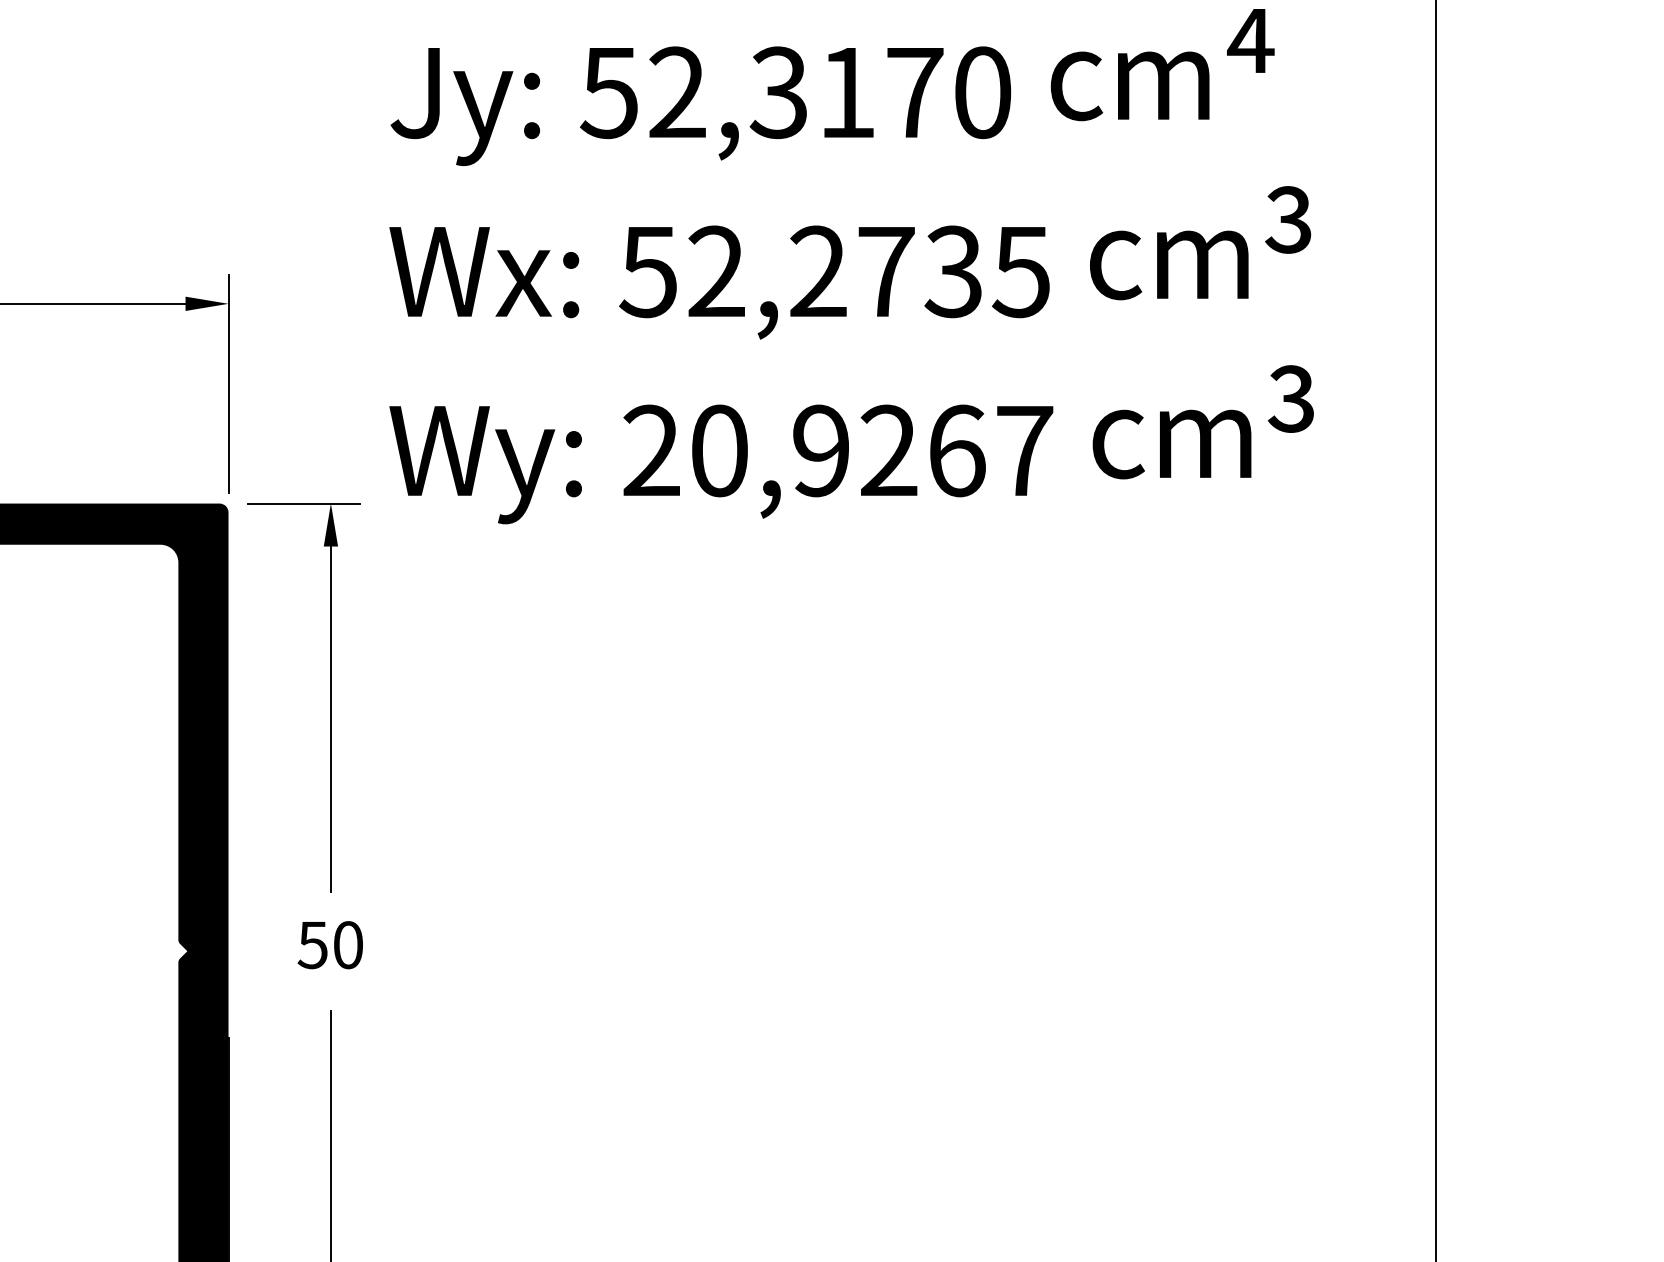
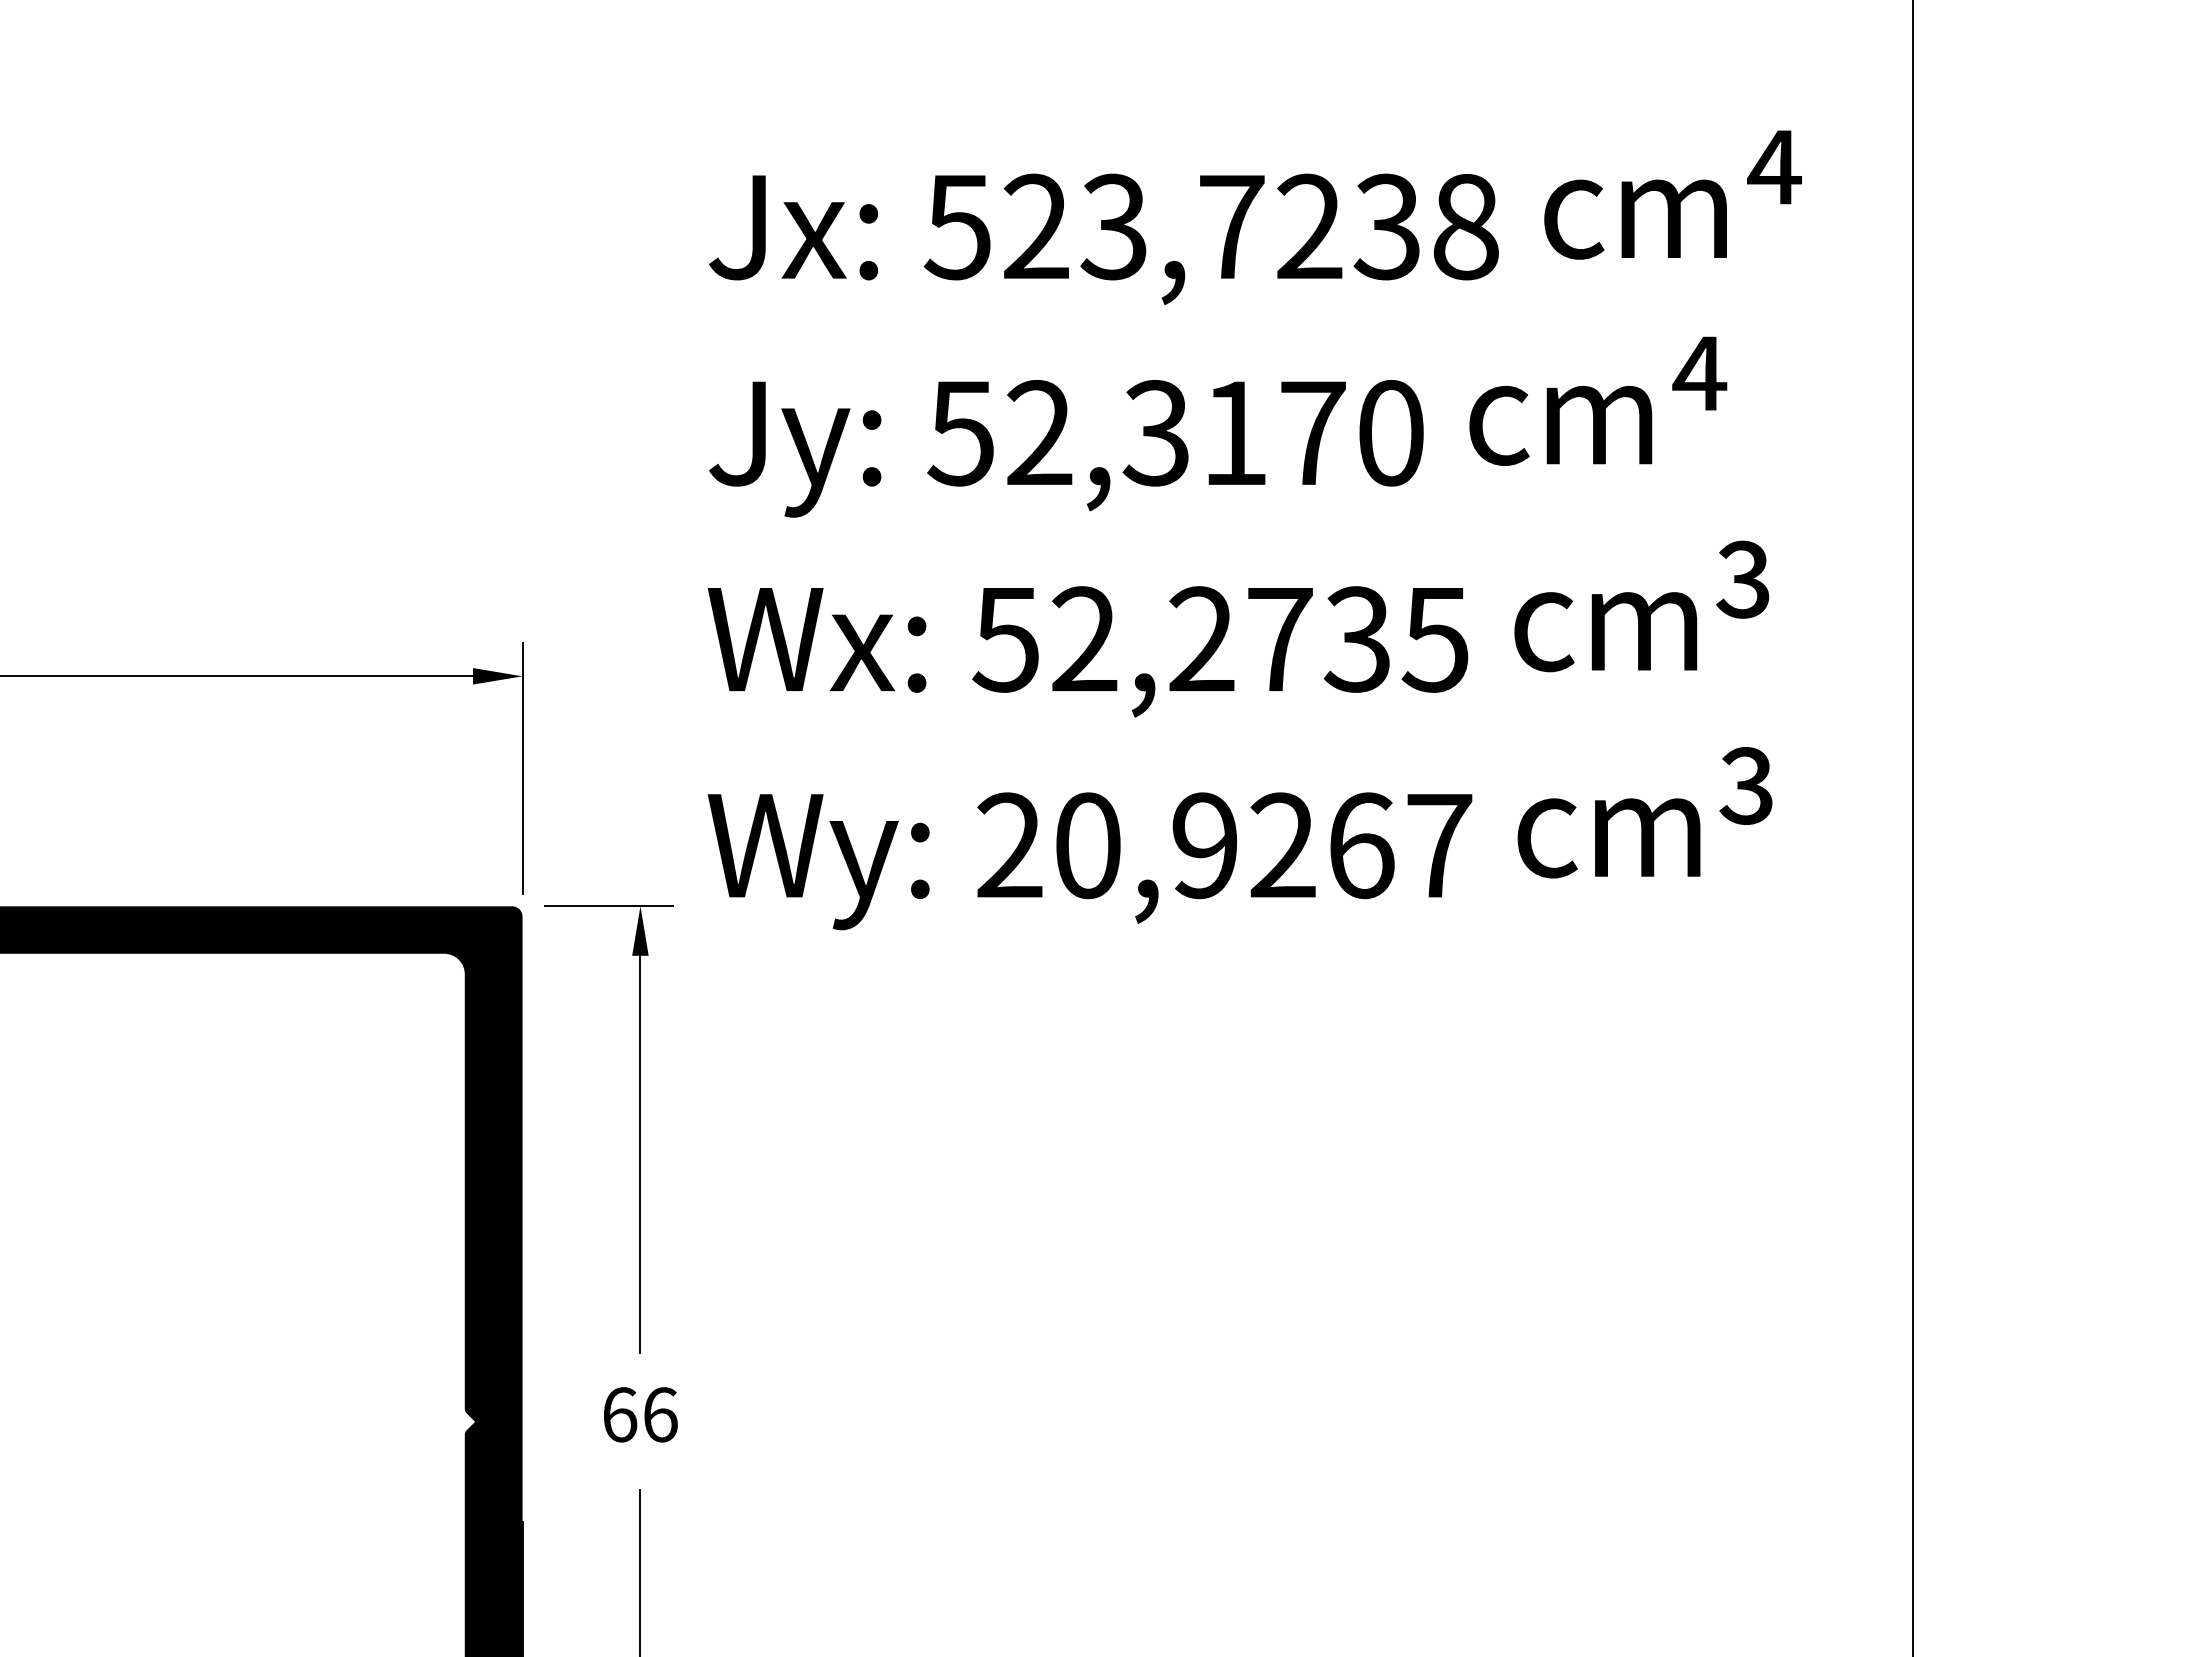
text: (330, 944) -> (639, 1414), 50 -> 66

